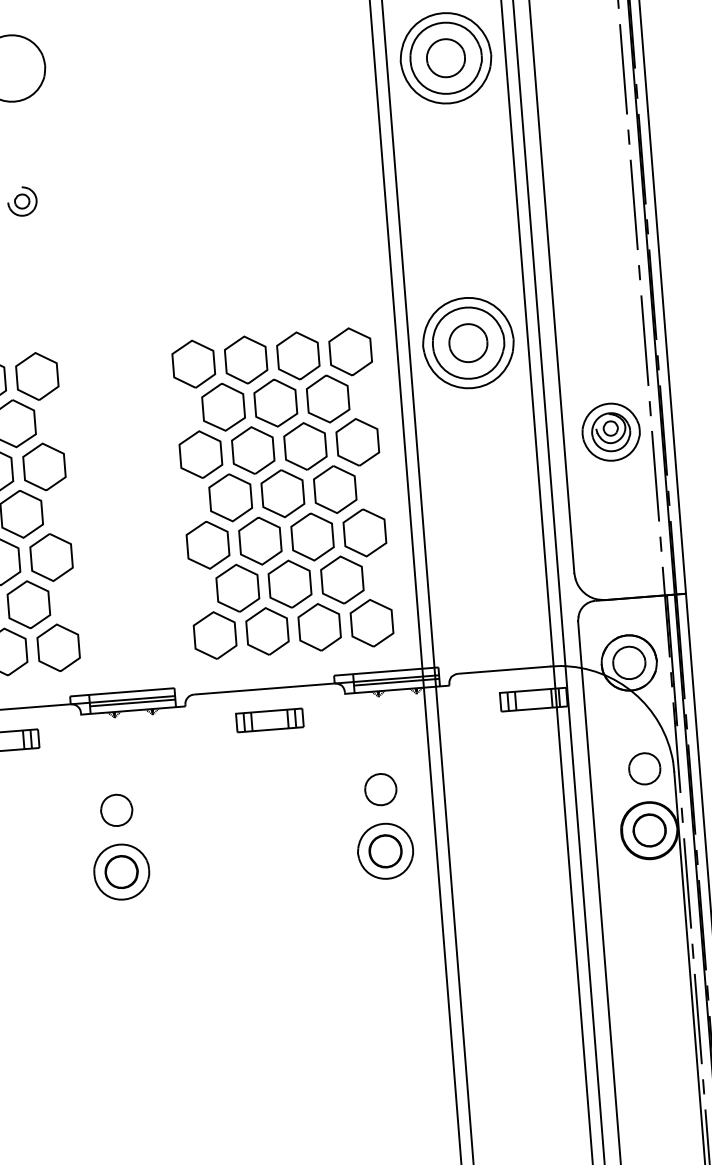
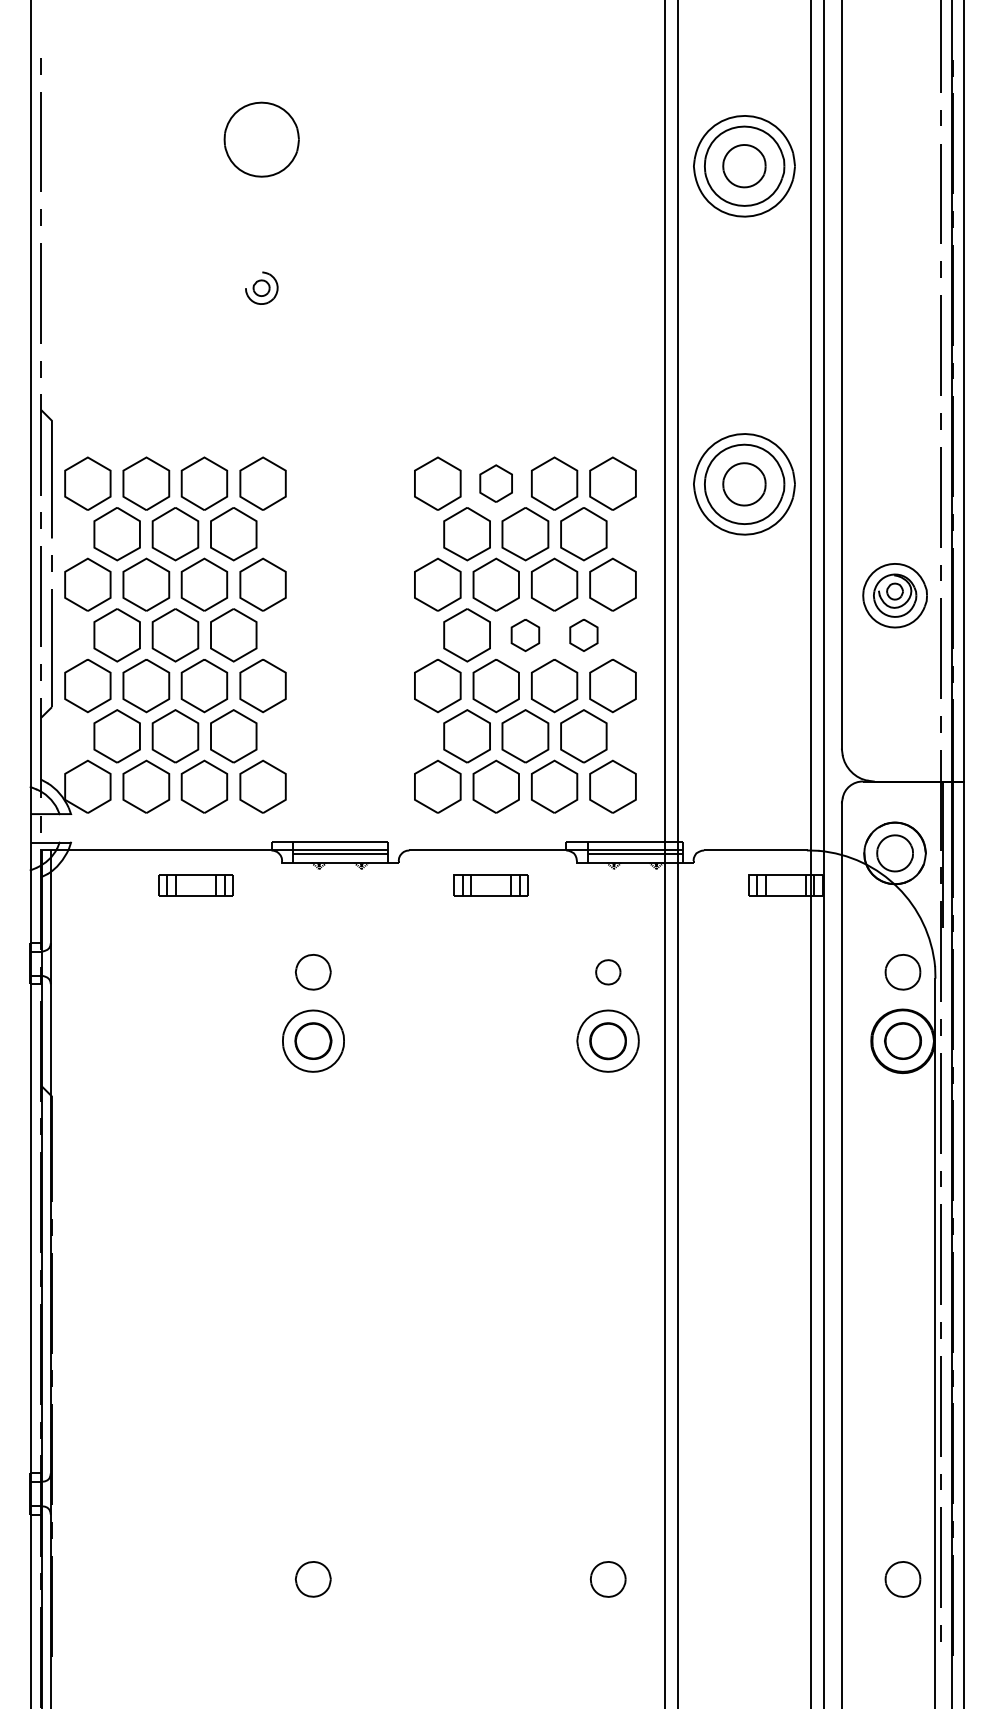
part: (245, 359) -> (495, 483), size x0.7
part: (334, 489) -> (583, 635), size x0.6
part: (283, 493) -> (525, 635), size x0.6
part: (381, 789) -> (608, 972), size x0.7

